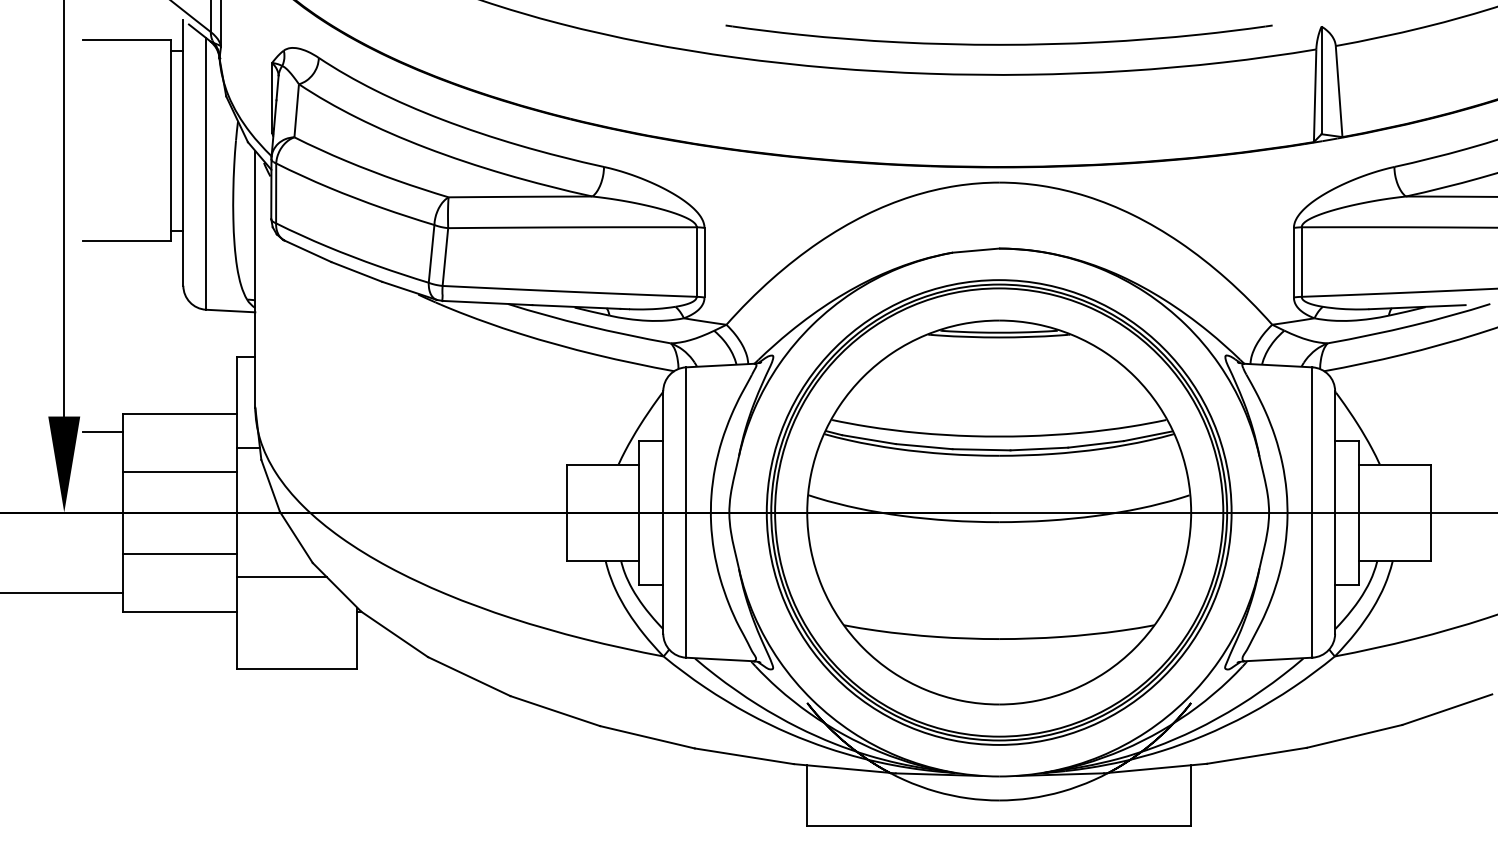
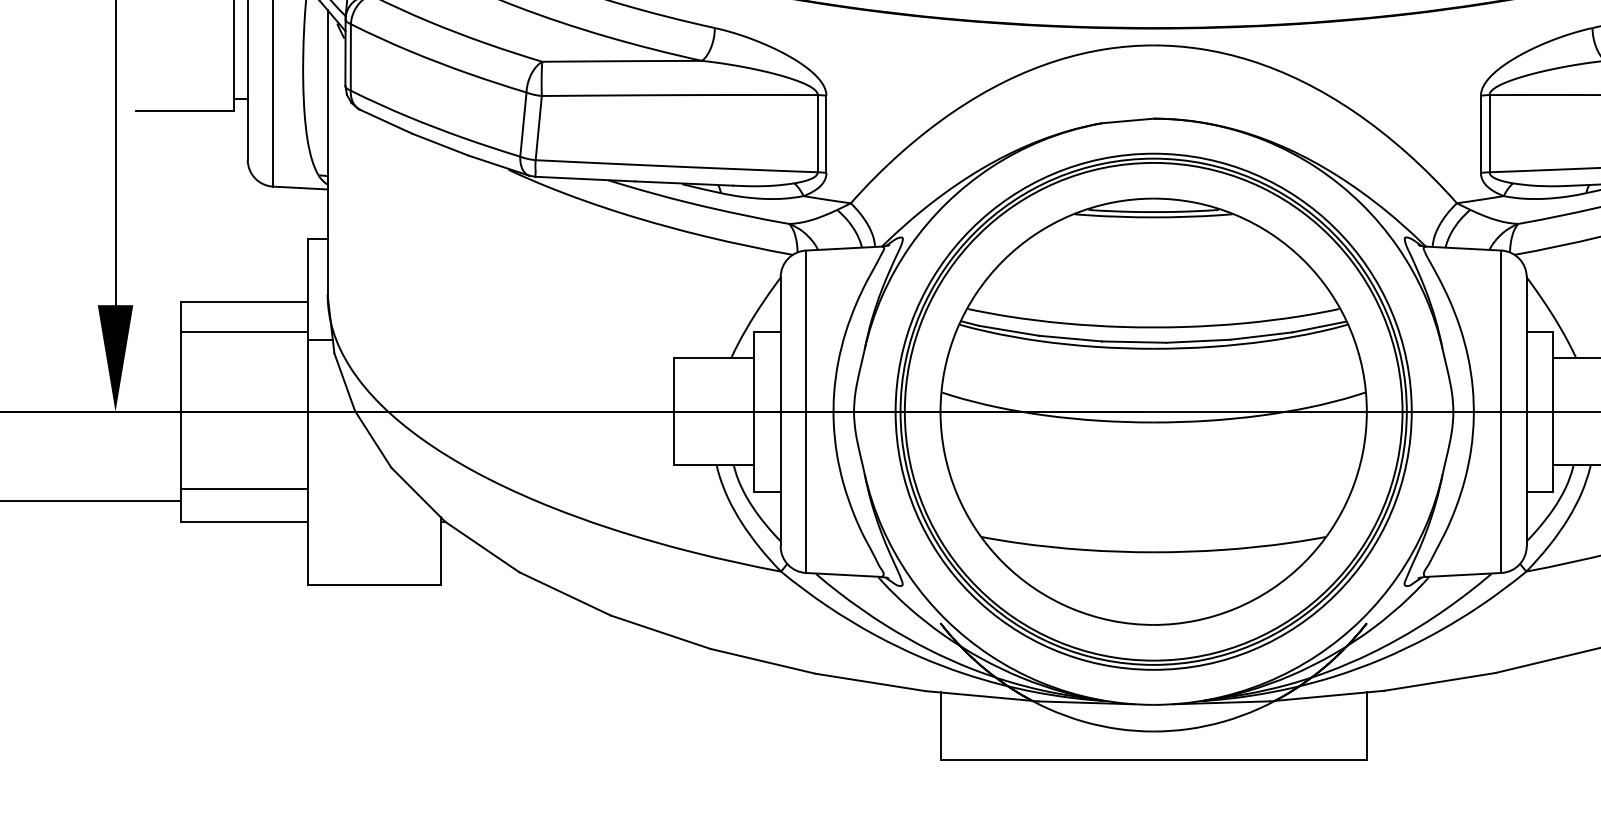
line: (102, 431) -> (157, 321), removed
line: (180, 471) -> (244, 331), moved
line: (180, 553) -> (244, 489), moved
line: (281, 577) -> (356, 483), removed

